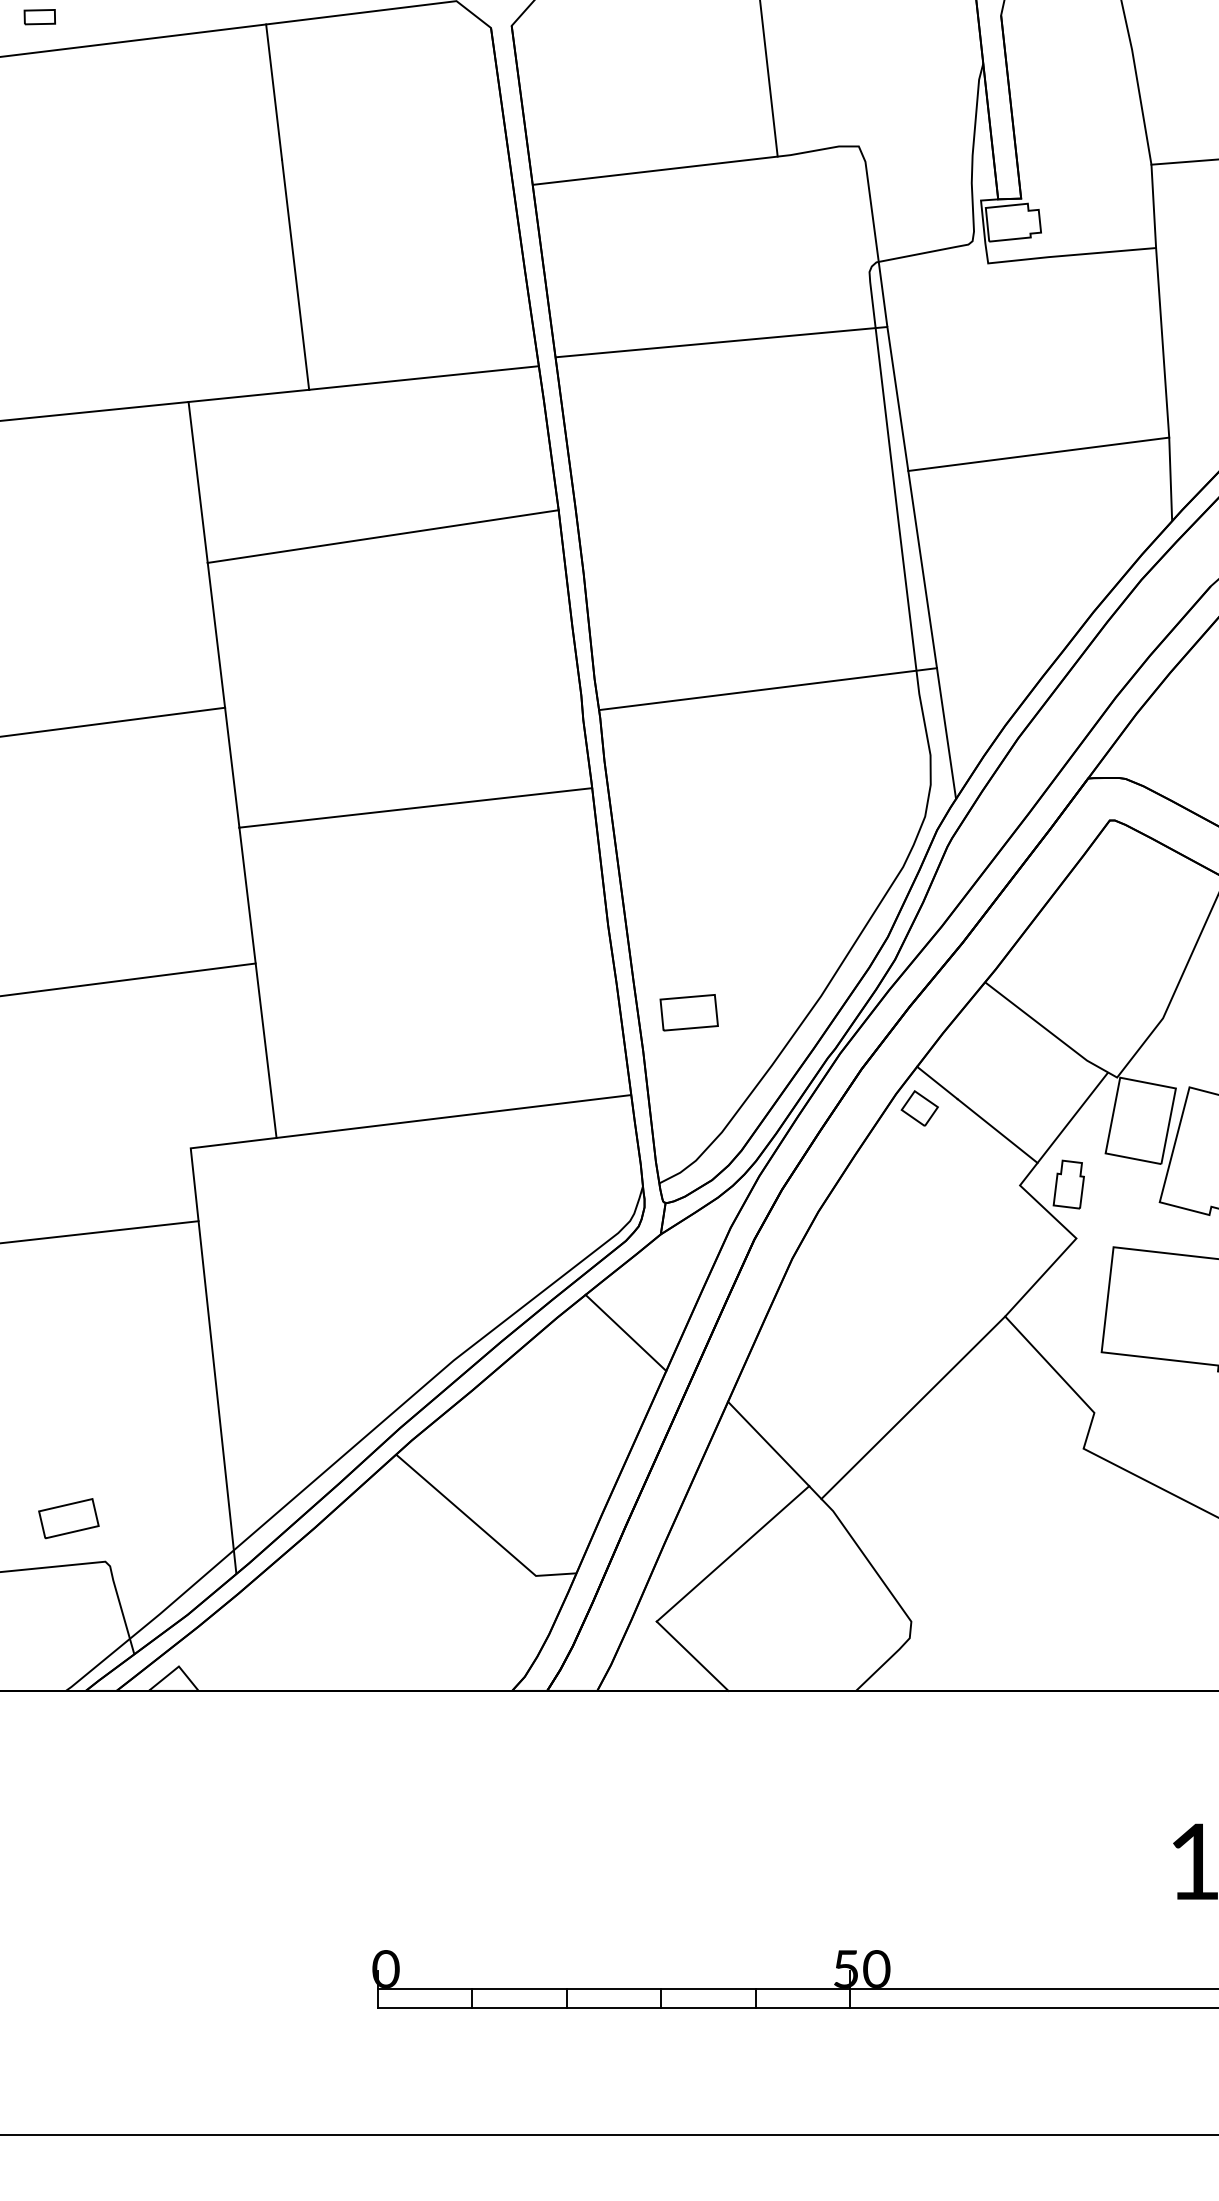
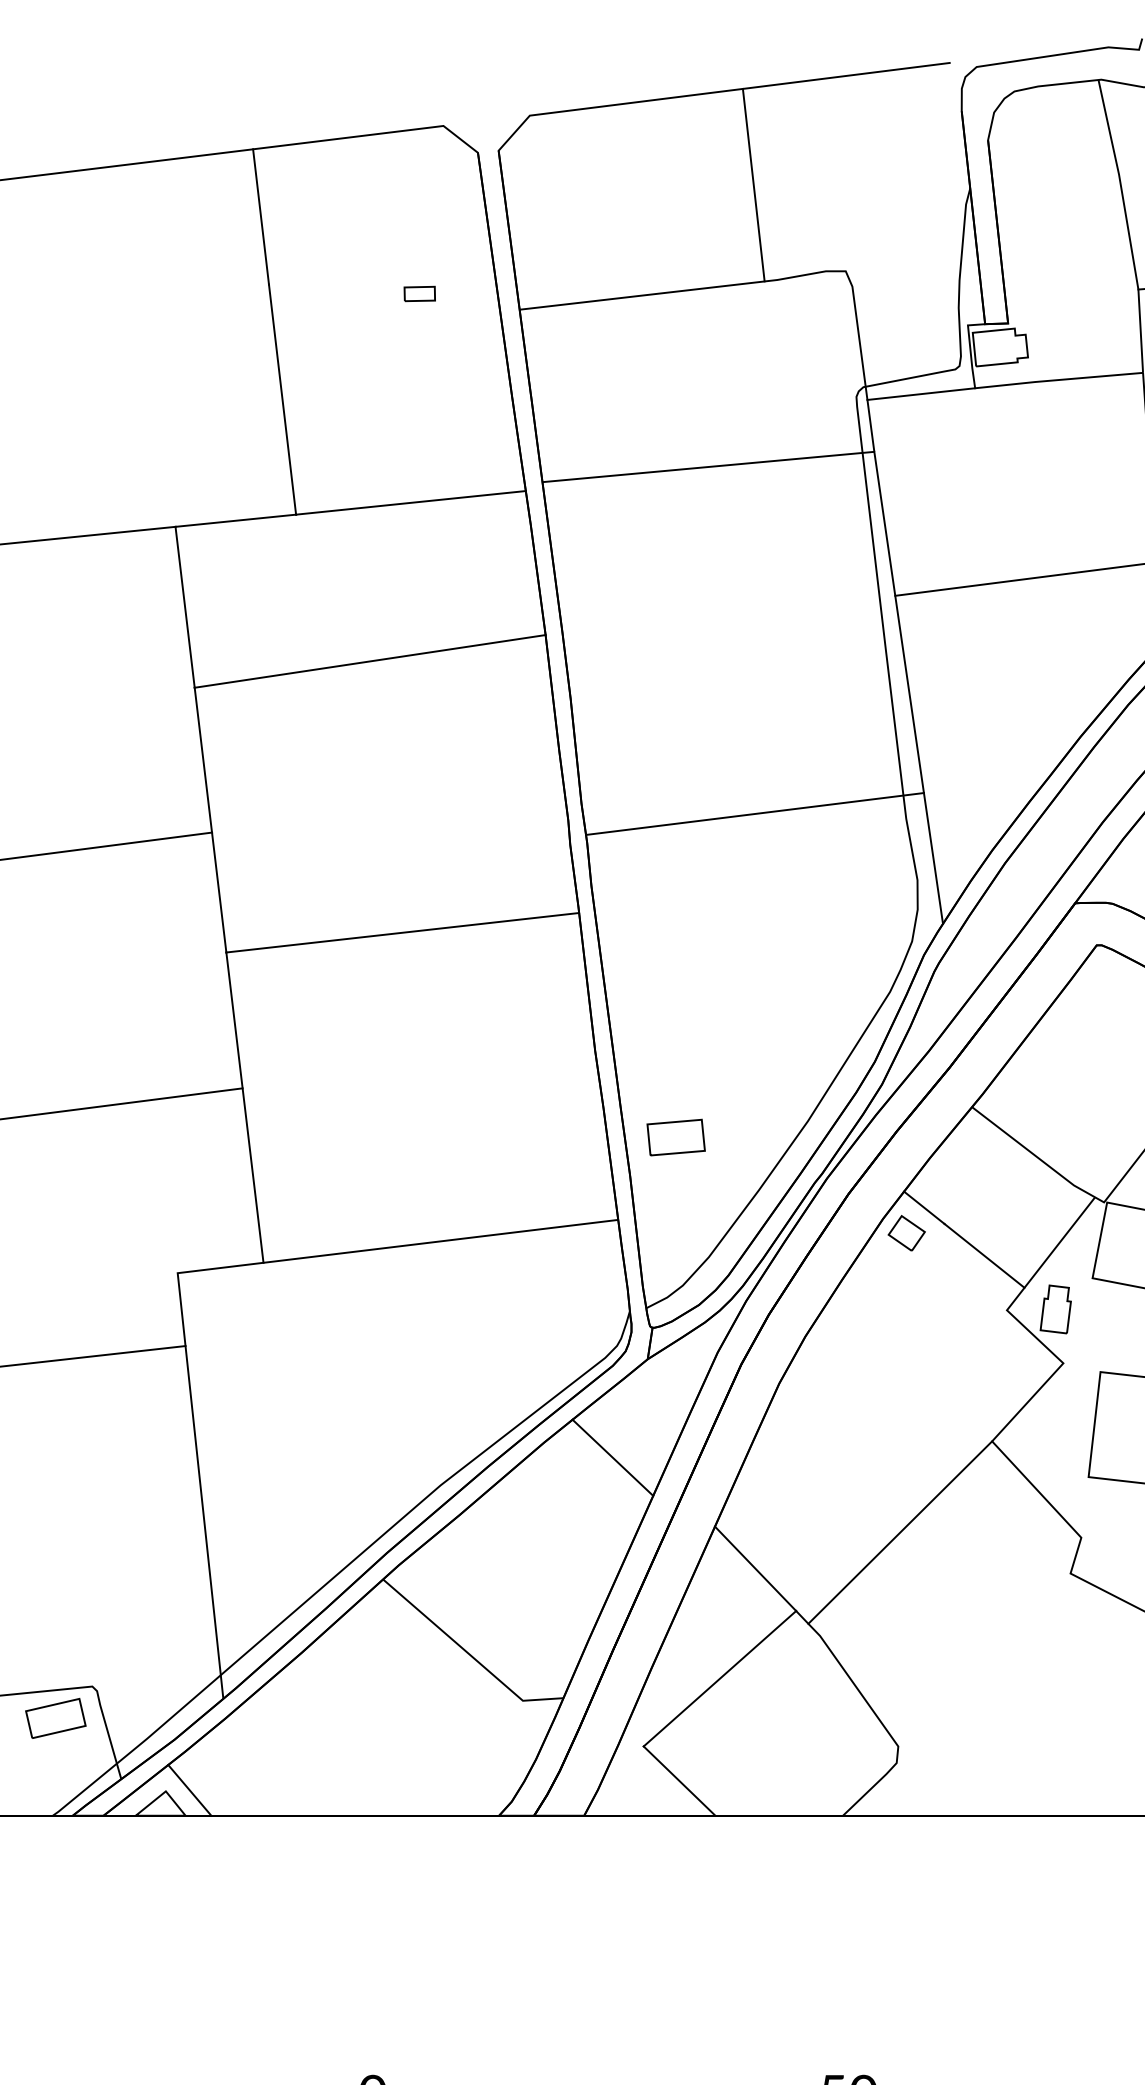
part: (39, 17) -> (419, 294), moved
line: (934, 269) -> (921, 394), added
part: (68, 1518) -> (55, 1718), moved
line: (202, 1665) -> (189, 1790), added

